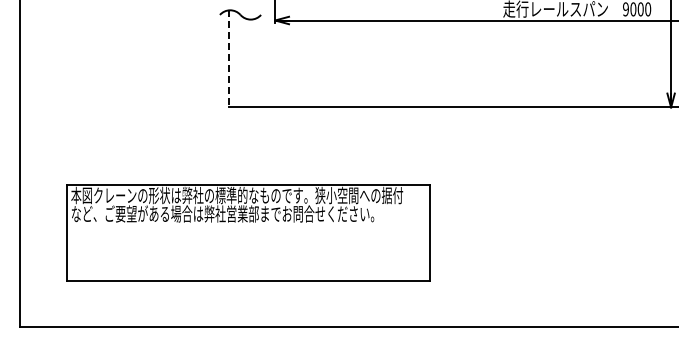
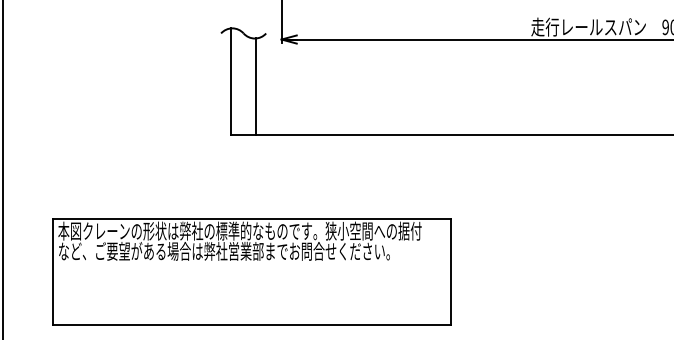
line: (228, 58) -> (230, 81), dashed -> solid
line: (252, 63) -> (256, 86), added

